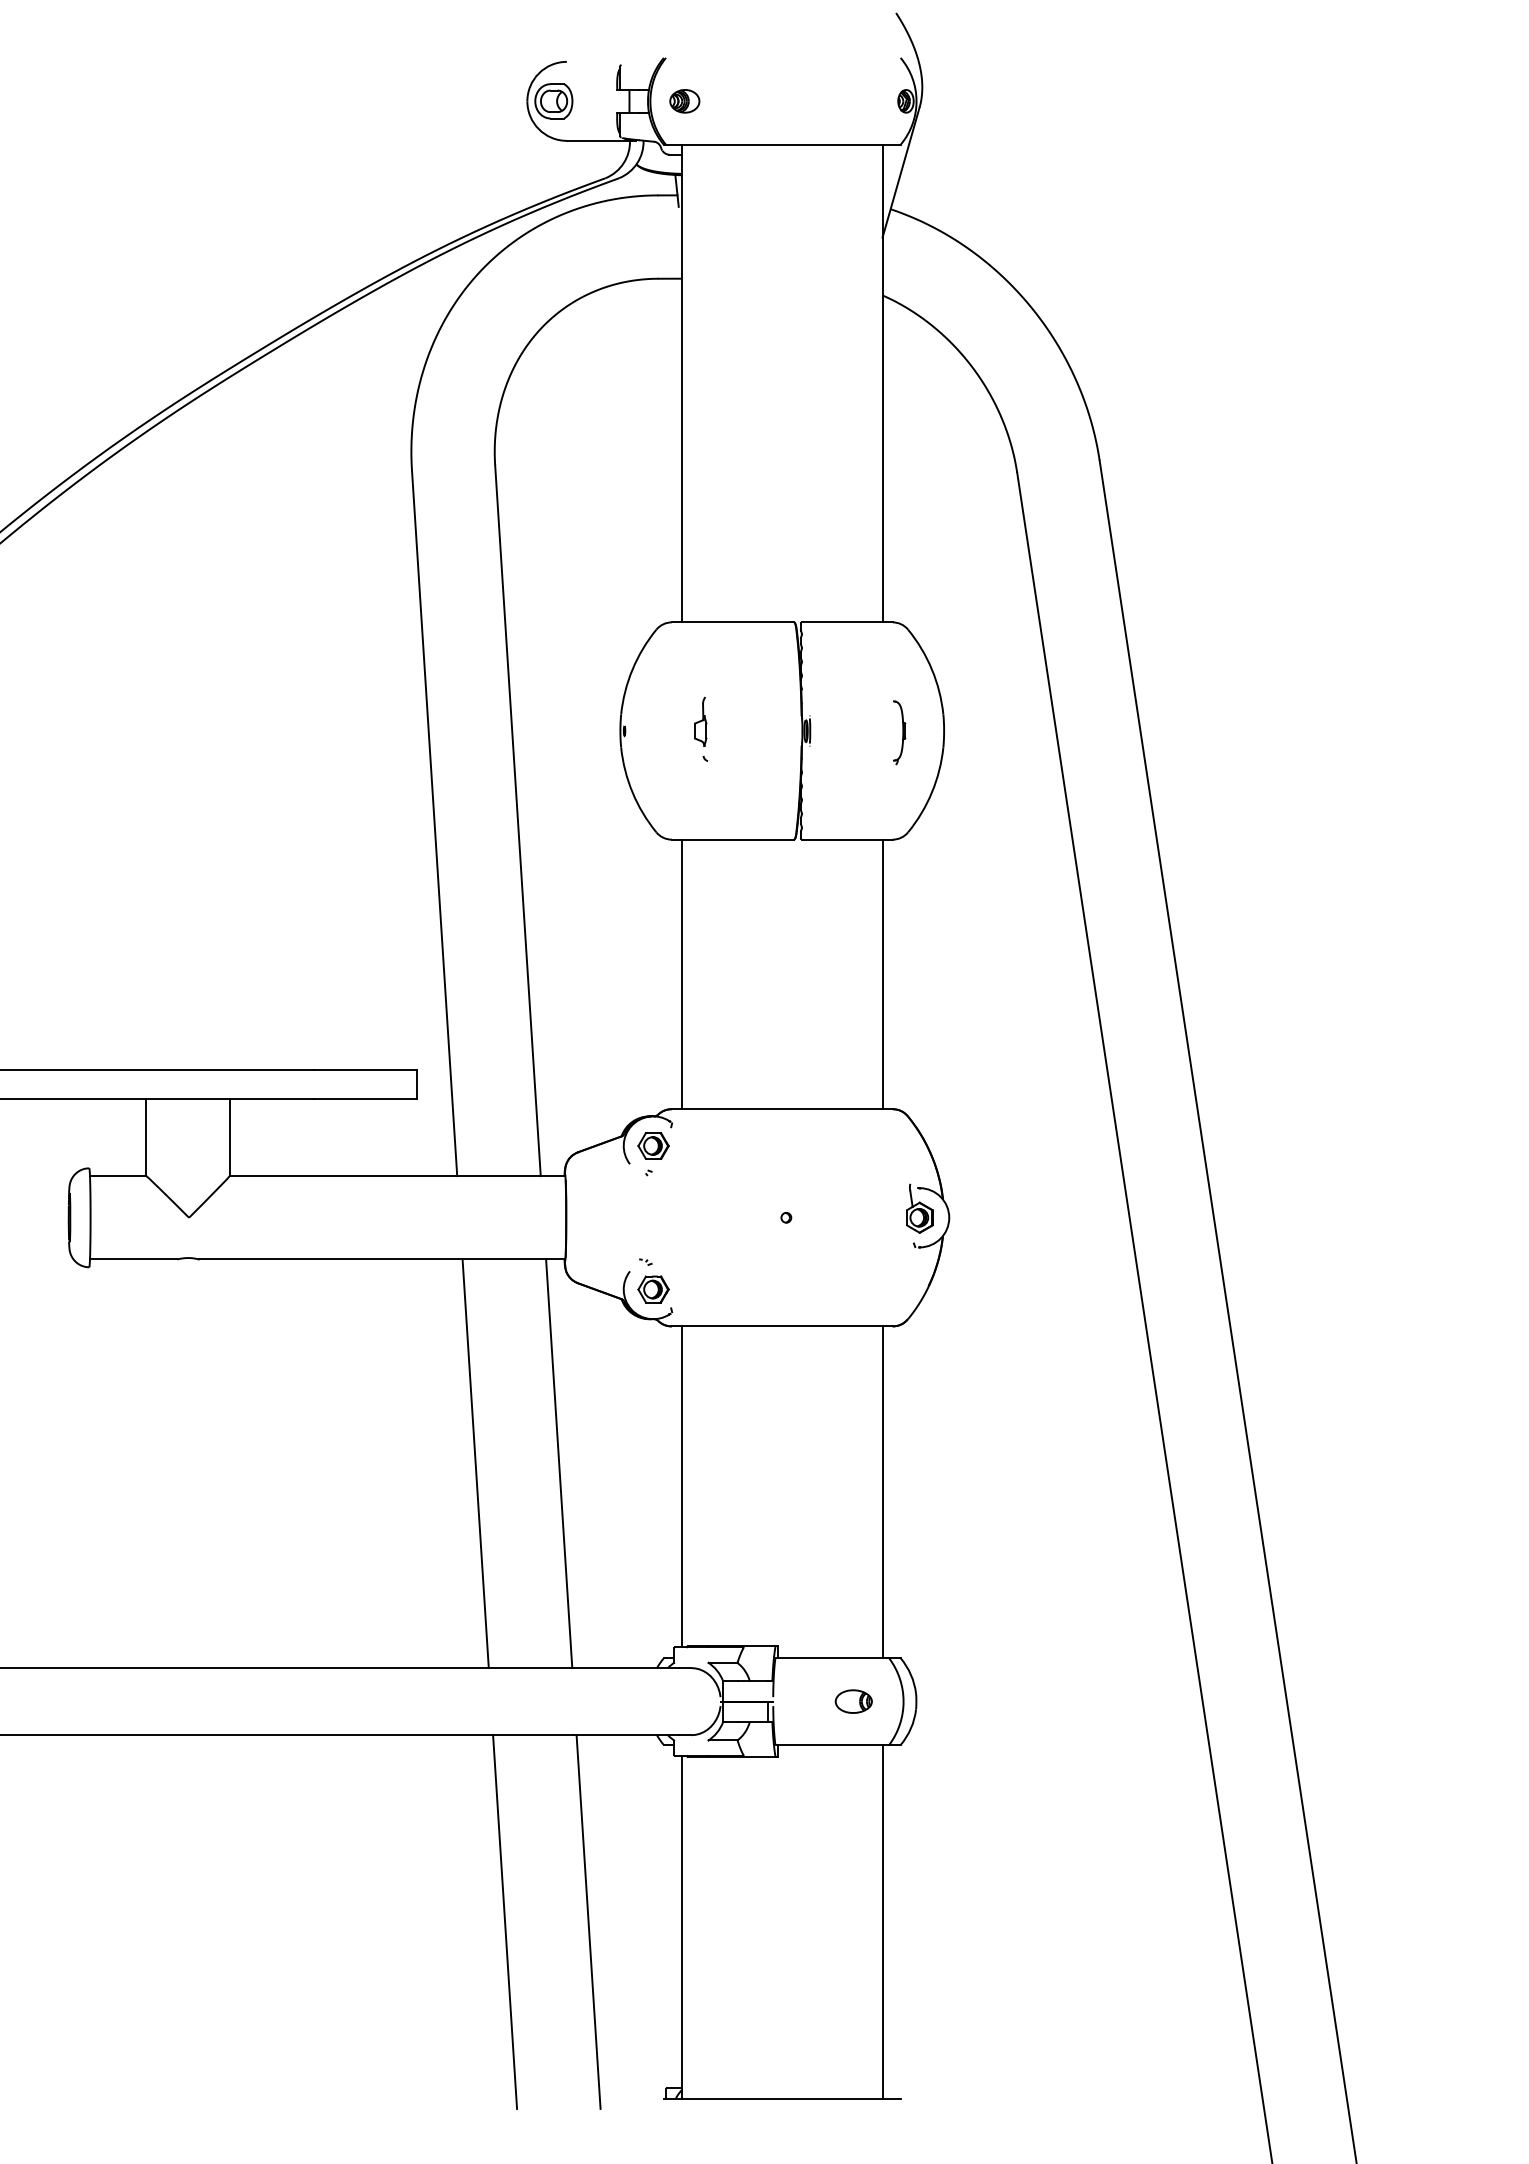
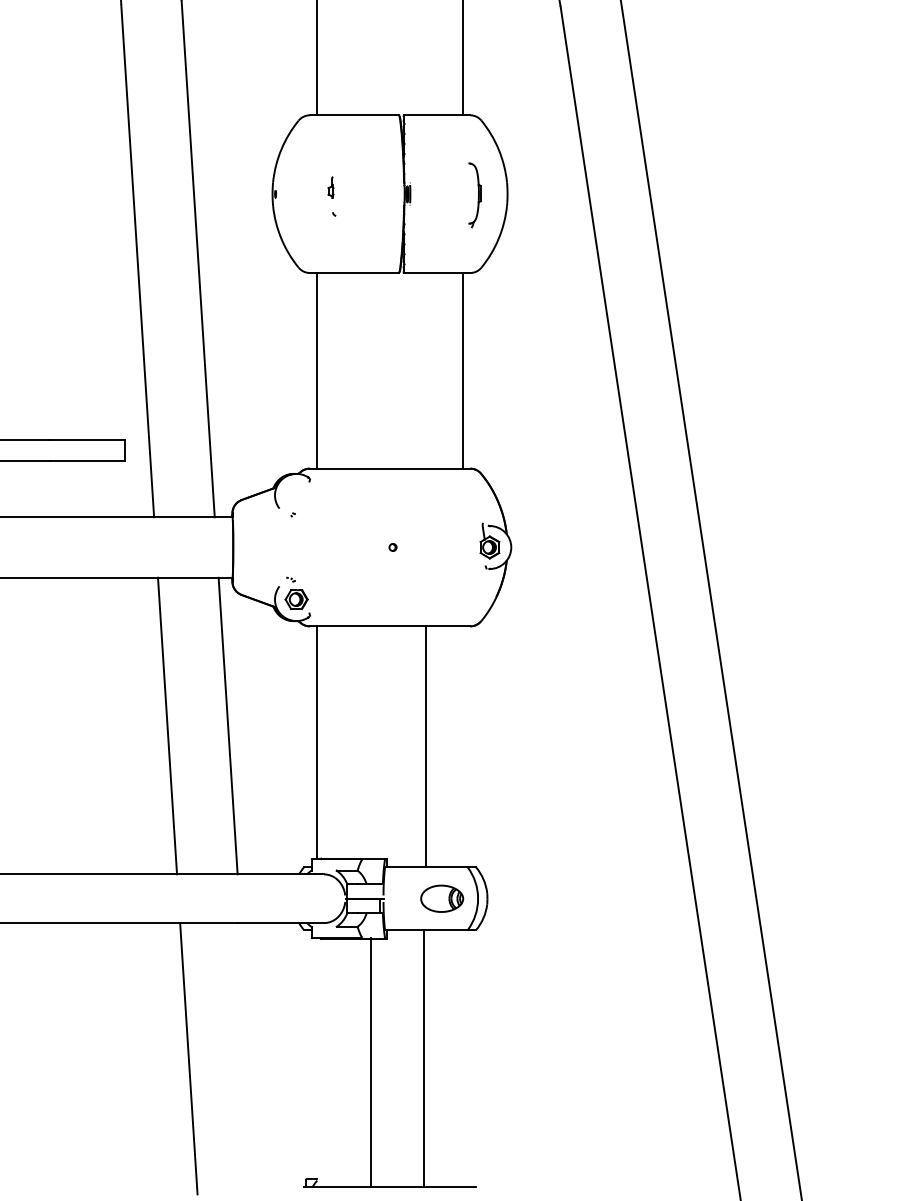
part: (700, 721) -> (330, 187), size x0.6
part: (899, 732) -> (475, 195), size x1.4
part: (653, 1145) -> (296, 495), removed
line: (882, 1492) -> (425, 746), moved
part: (853, 1701) -> (441, 898), size x1.6
line: (588, 1921) -> (249, 1058), removed
line: (882, 1922) -> (423, 1059), moved
line: (681, 1927) -> (370, 1062), moved

